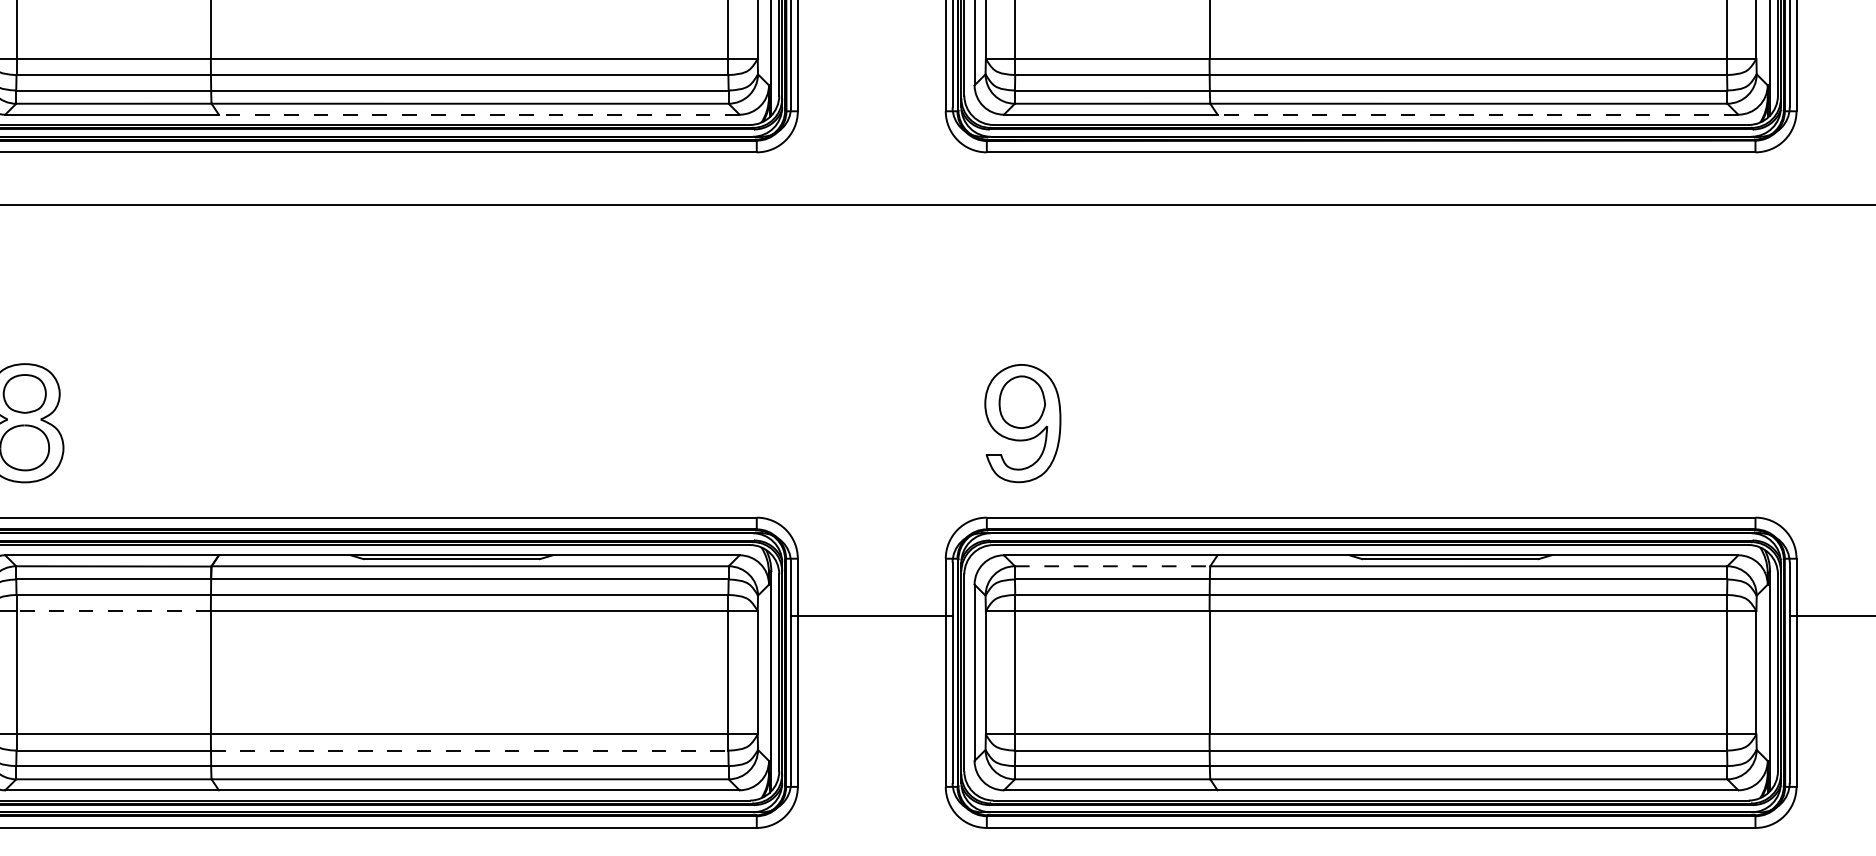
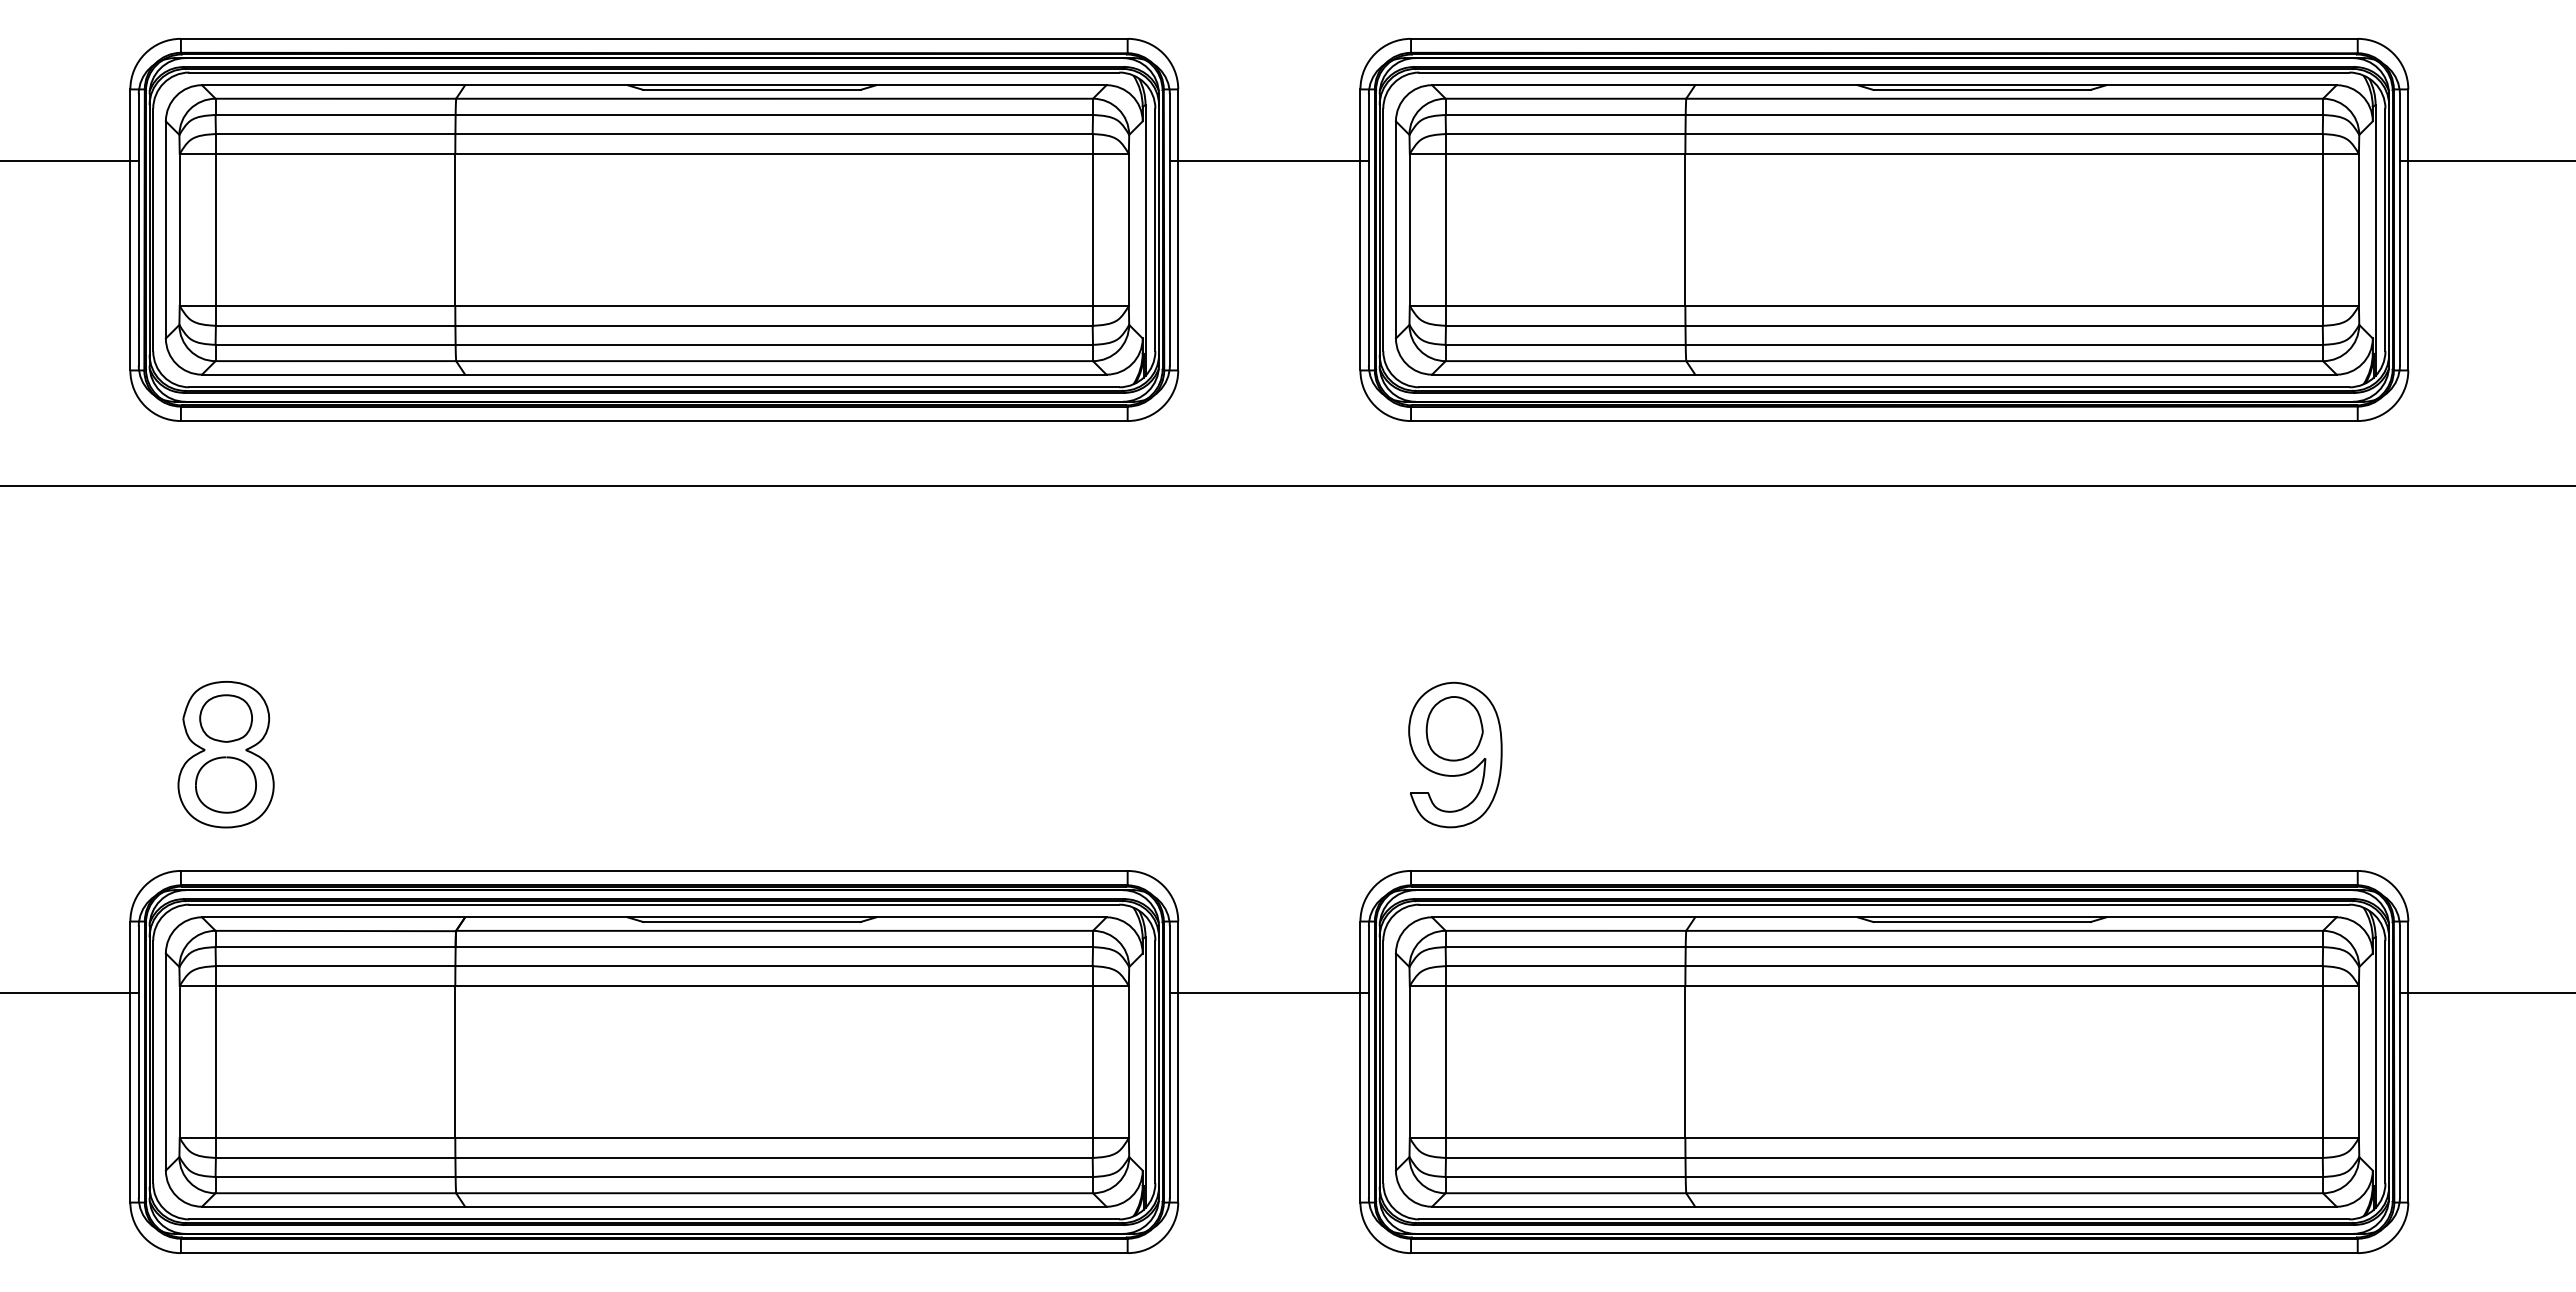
line: (478, 114) -> (785, 374), dashed -> solid
line: (1477, 114) -> (2015, 374), dashed -> solid
line: (1113, 565) -> (1566, 930), dashed -> solid
line: (113, 611) -> (335, 986), dashed -> solid
line: (470, 750) -> (774, 1157), dashed -> solid

